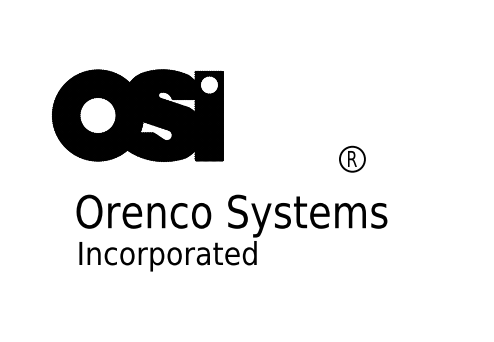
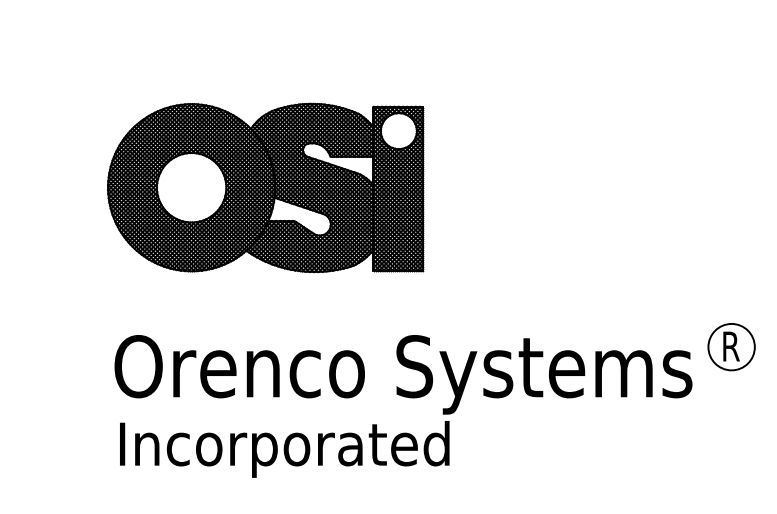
part: (137, 115) -> (265, 187), moved
part: (352, 158) -> (731, 345), moved

